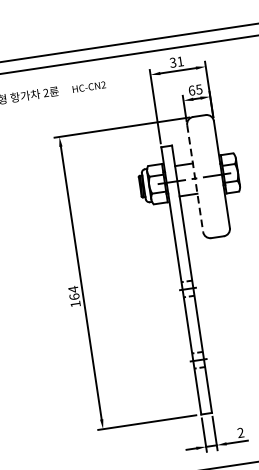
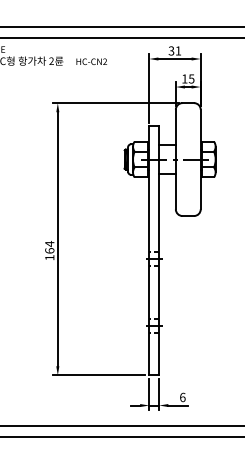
text: (191, 90) -> (184, 78), 65 -> 15
line: (194, 178) -> (175, 159), dashed -> solid
text: (240, 432) -> (182, 397), 2 -> 6

